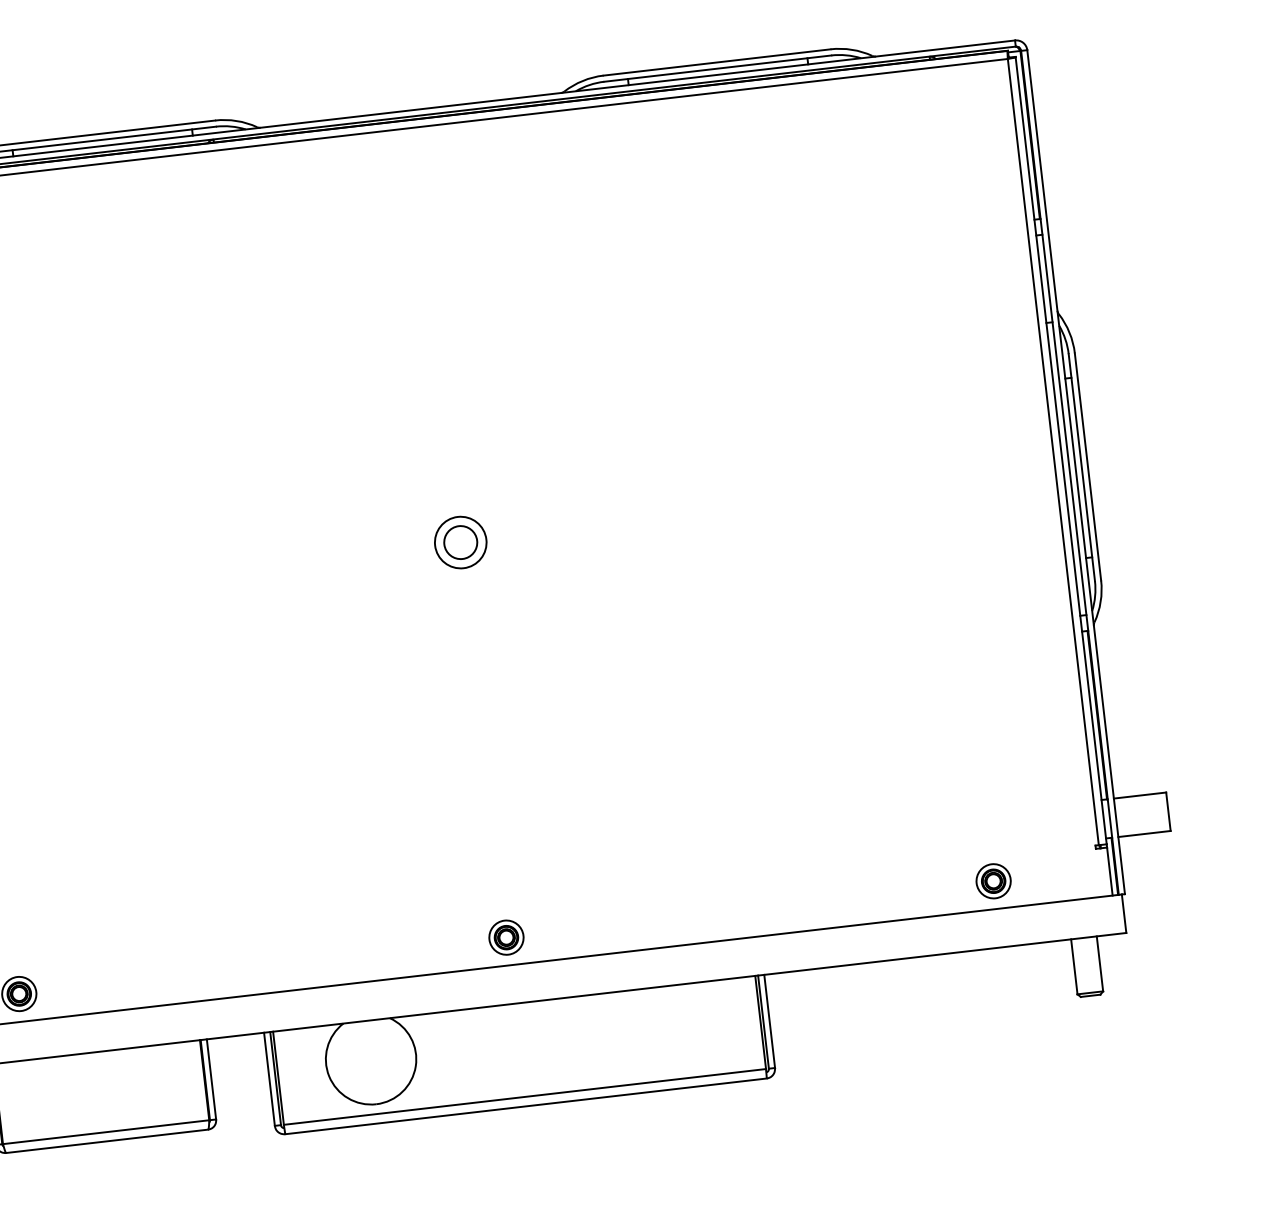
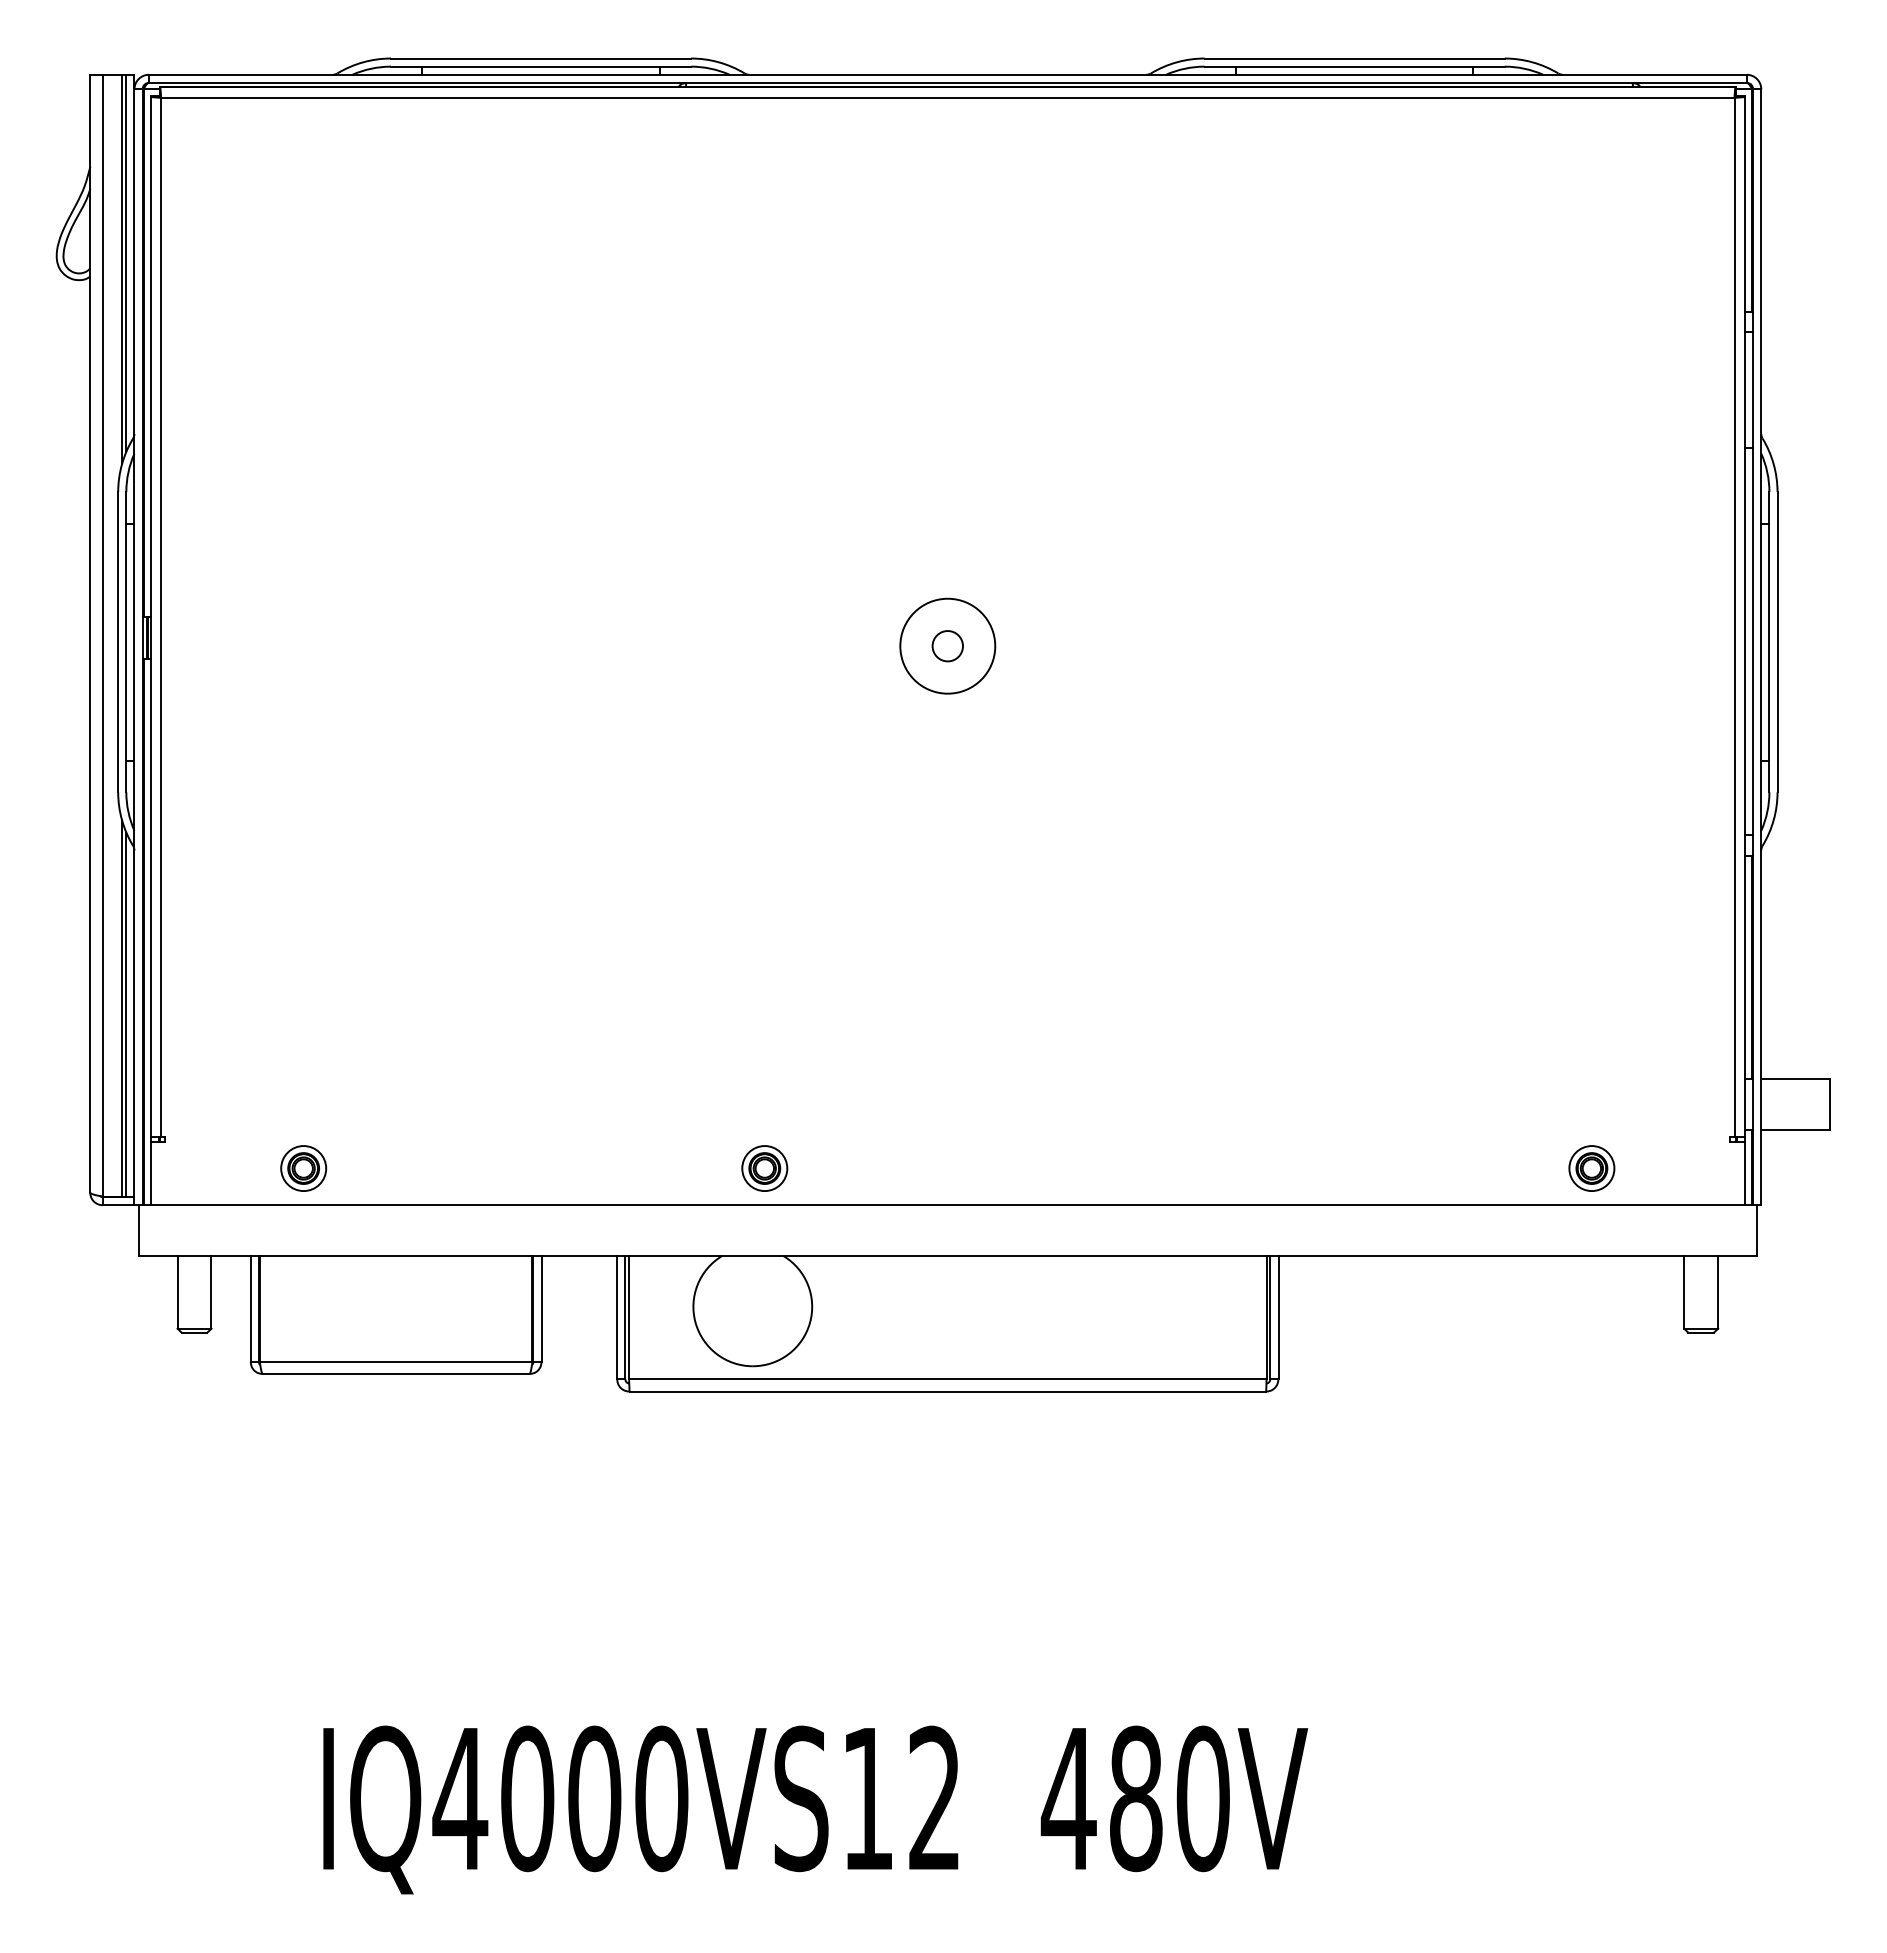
circle: (460, 542) -> (947, 645), size x0.7
circle: (460, 542) -> (947, 646), size x1.4
part: (506, 937) -> (764, 1168), moved

